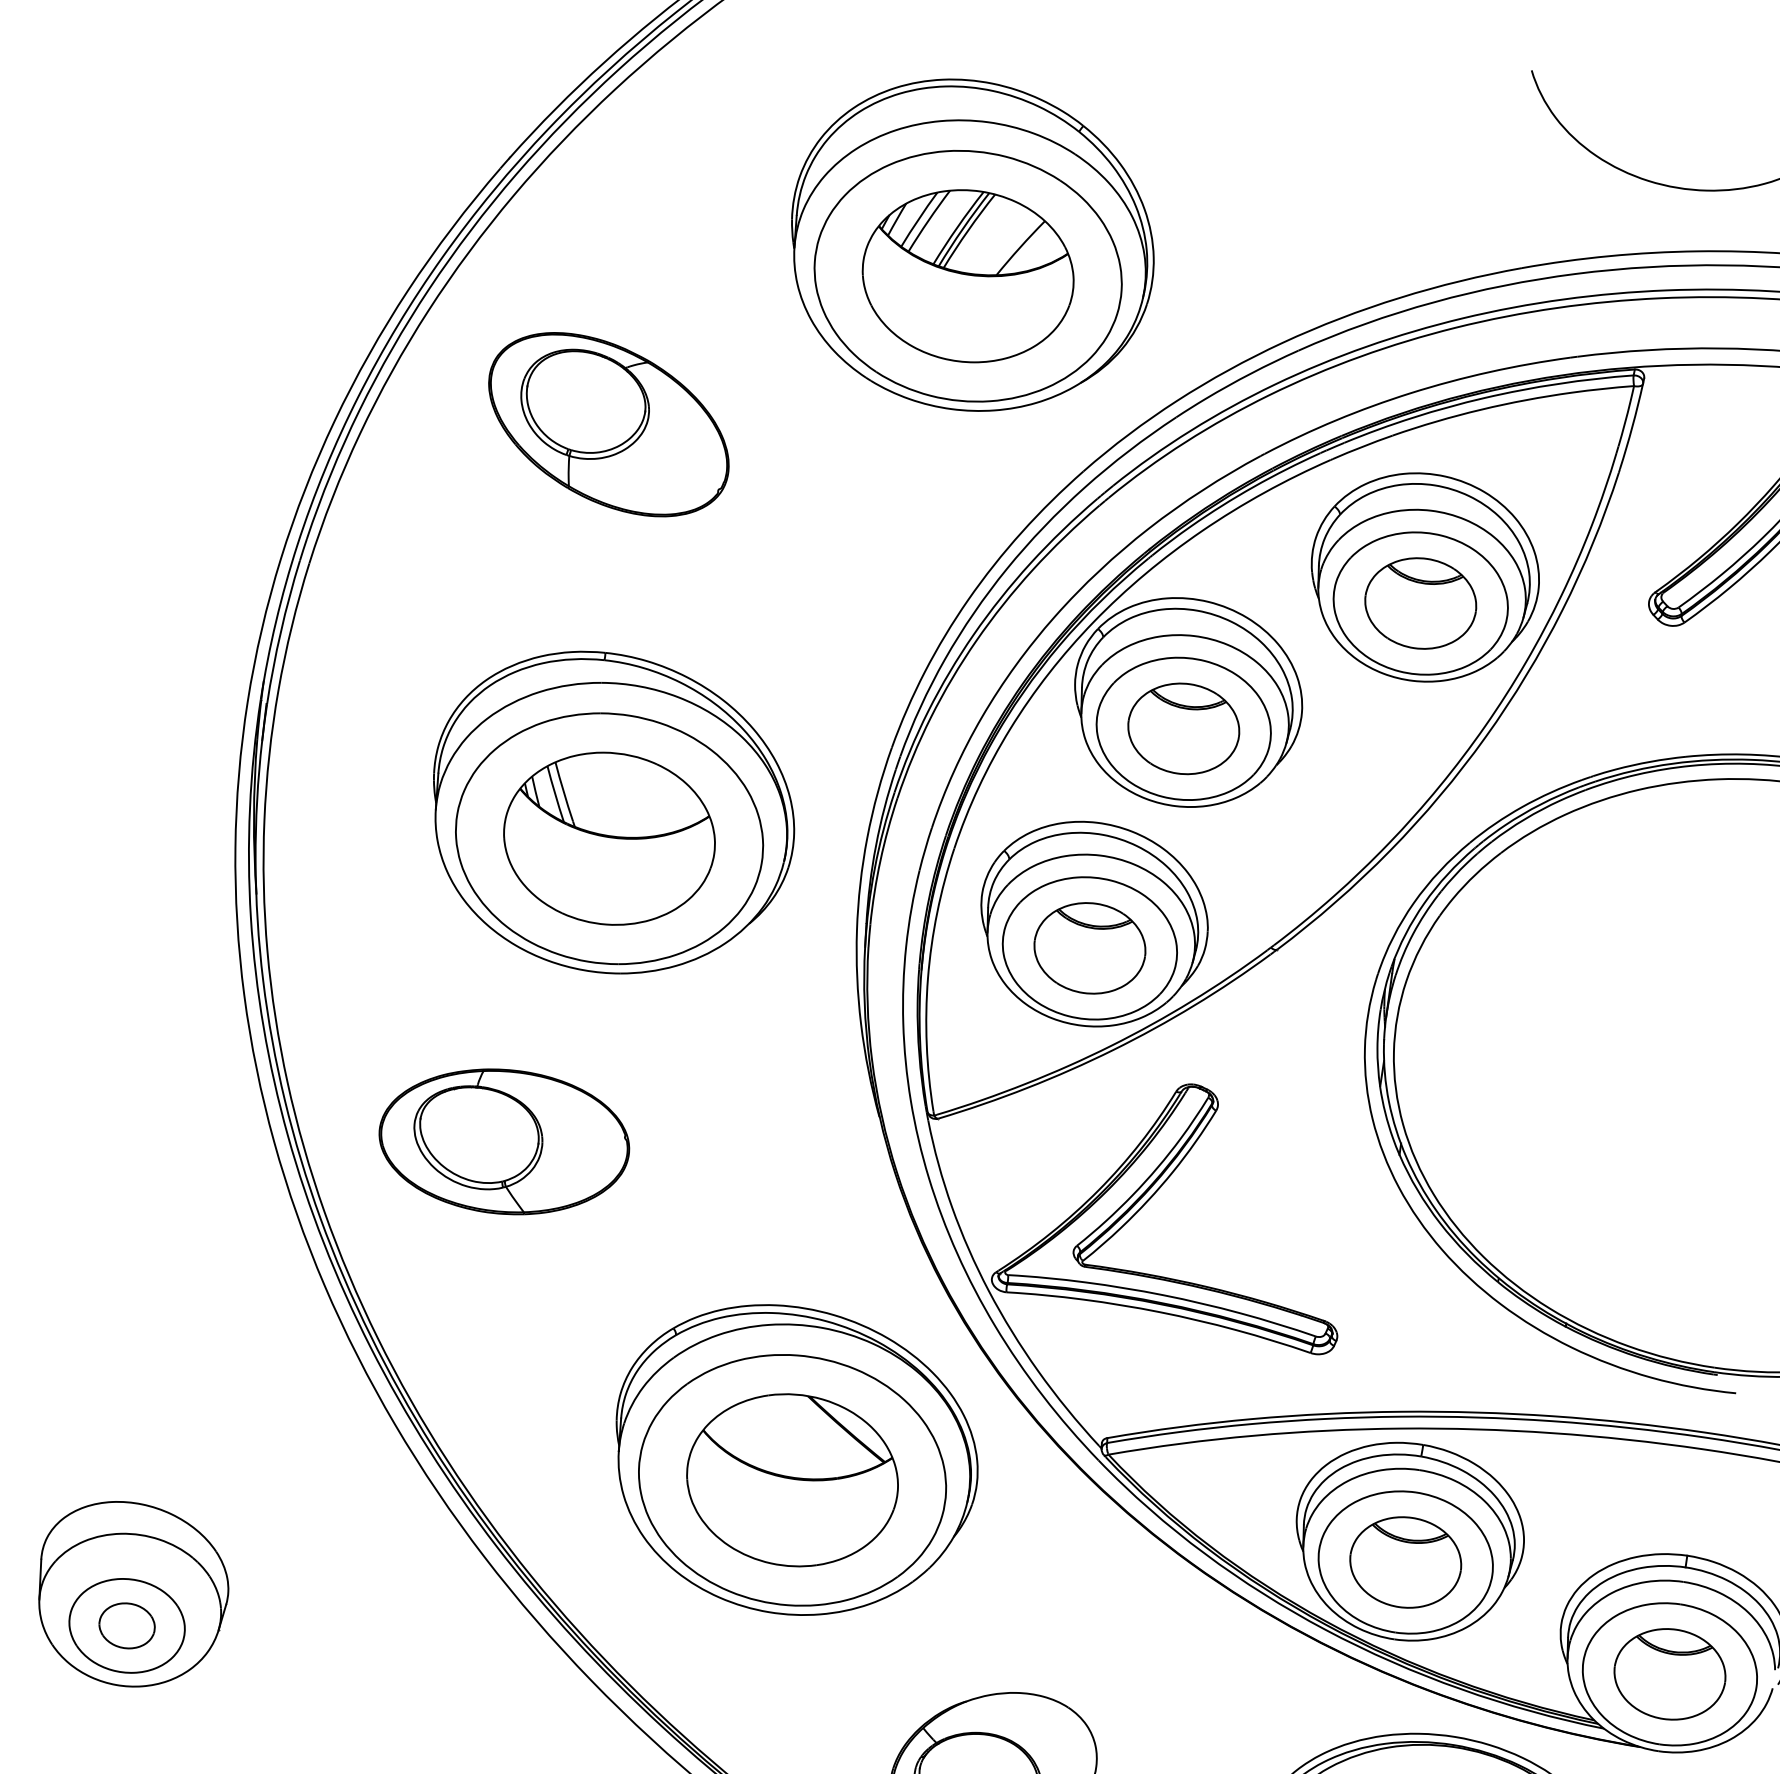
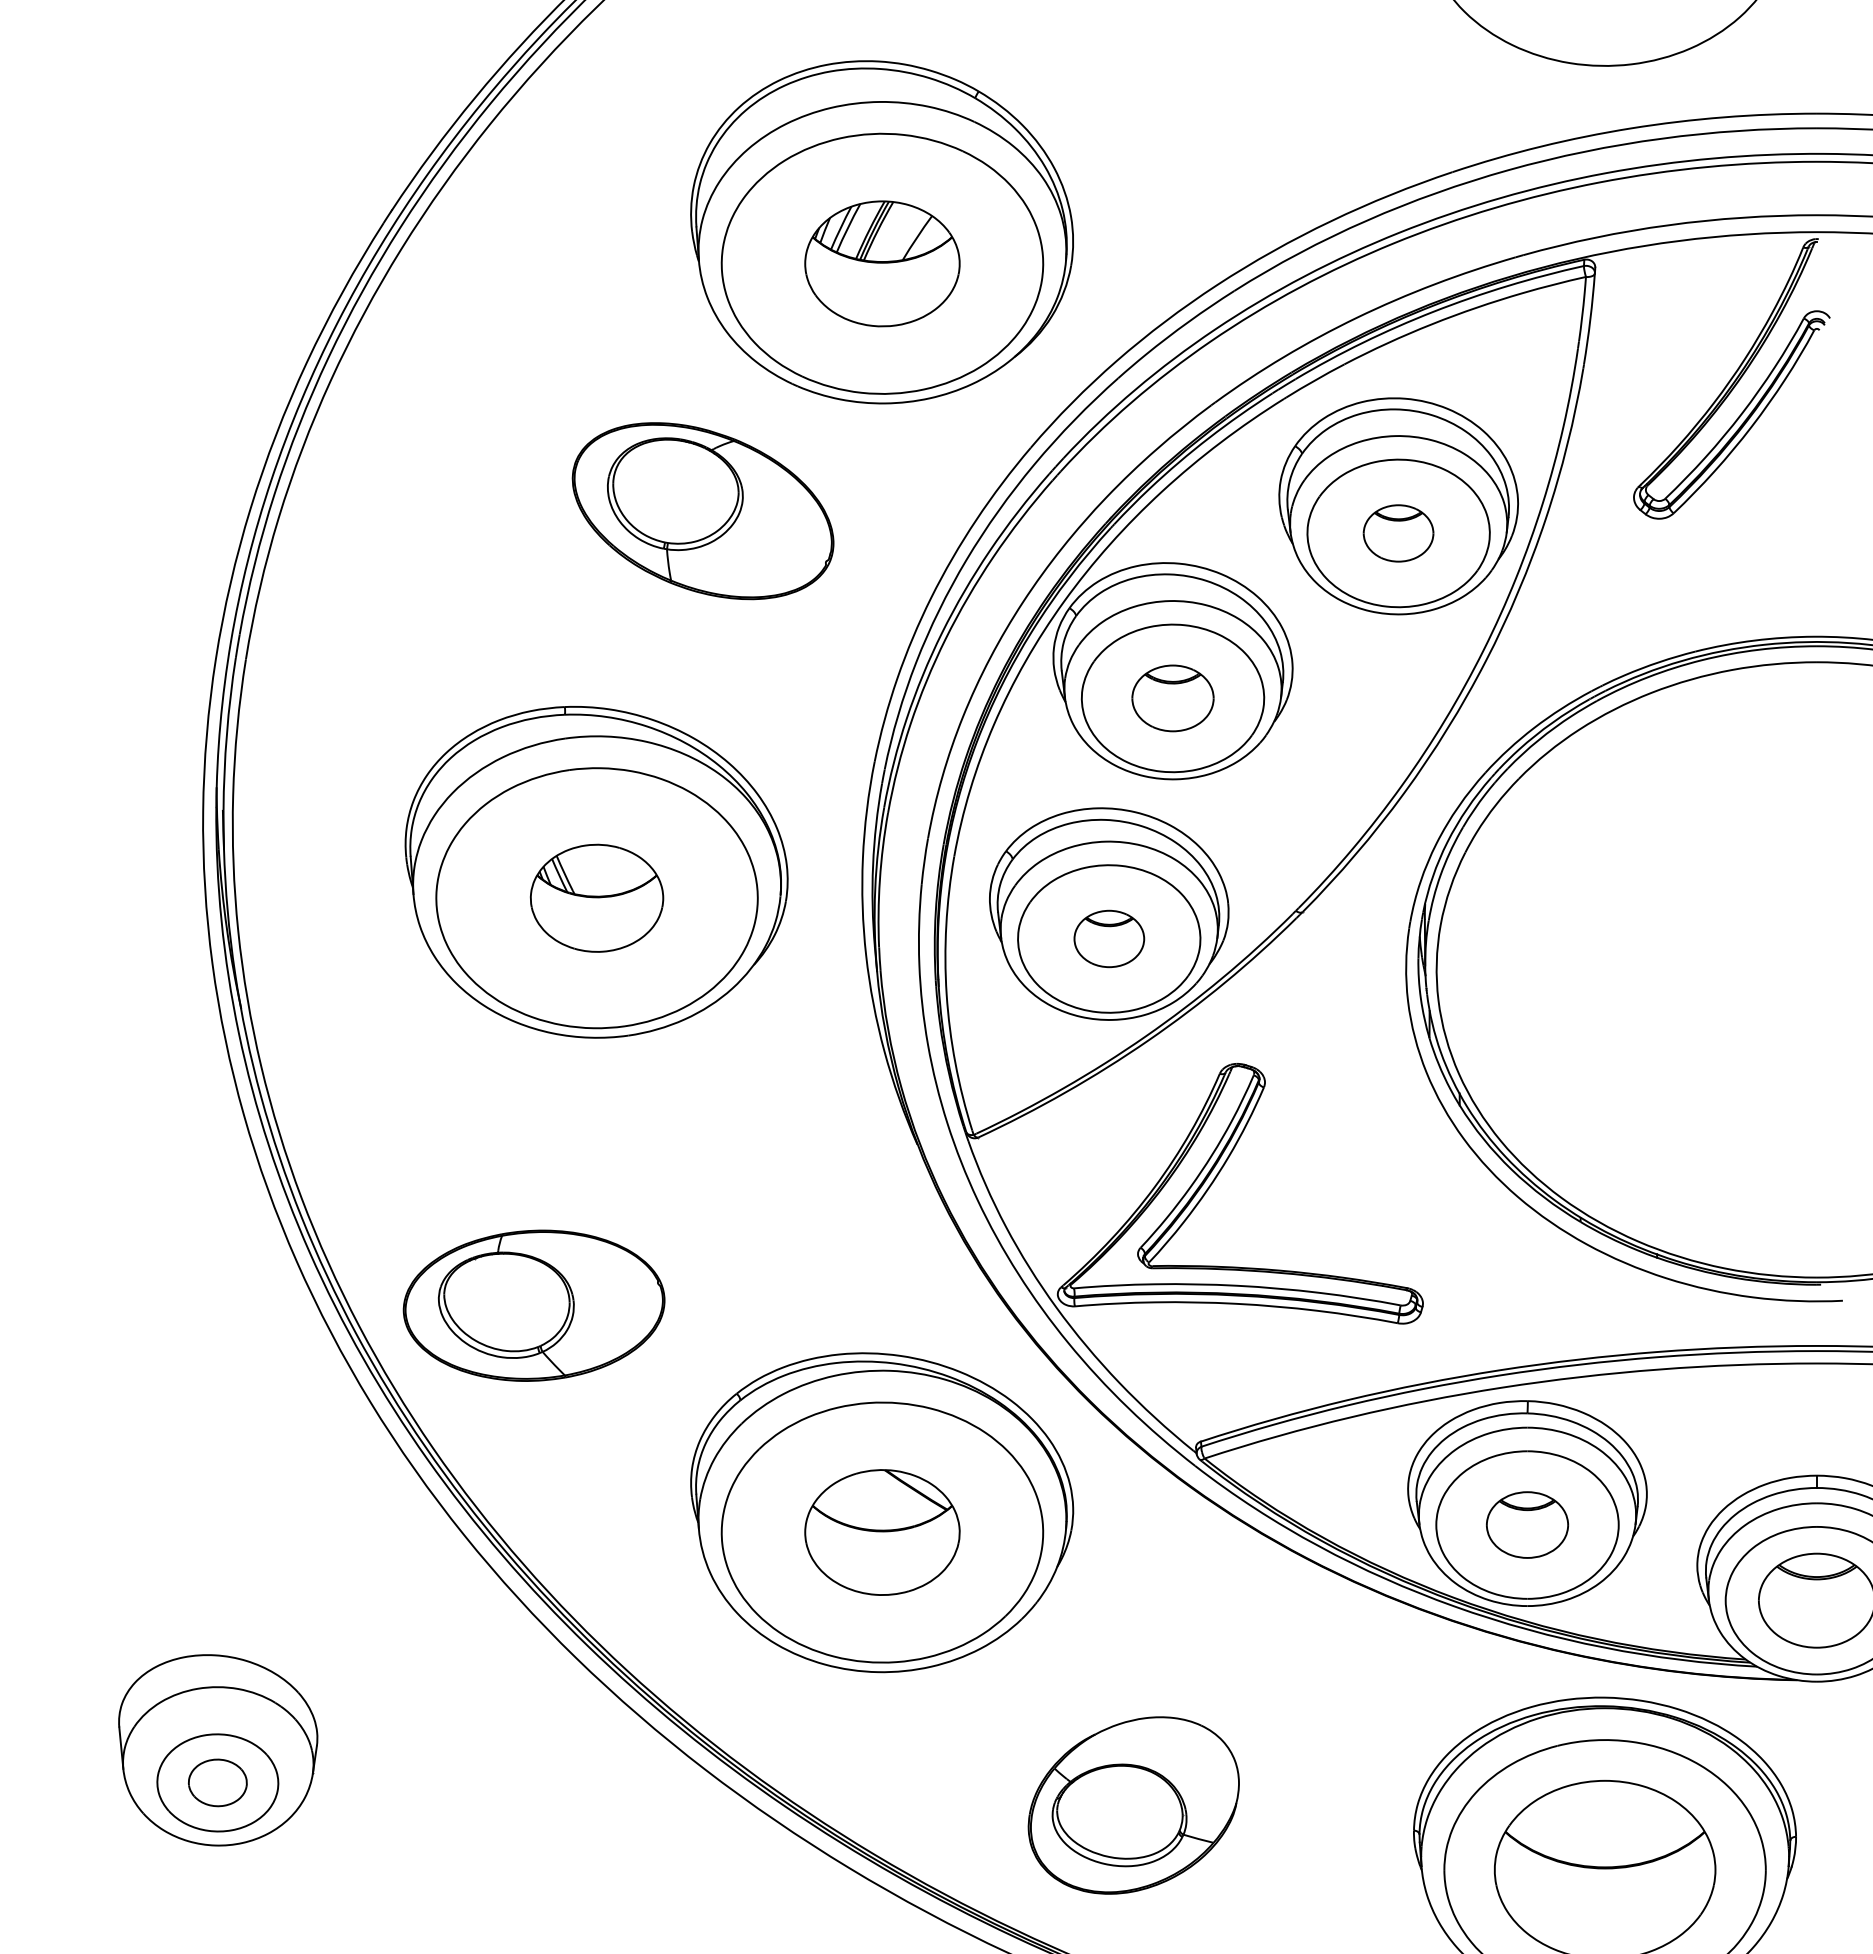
part: (968, 275) -> (882, 263), size x0.7
part: (608, 424) -> (702, 511), moved
part: (1420, 603) -> (1398, 533), size x0.6
part: (1183, 728) -> (1172, 698), size x0.7
part: (608, 838) -> (596, 898), size x0.6
part: (1090, 947) -> (1109, 938), size x0.6
part: (503, 1141) -> (533, 1305), moved
part: (792, 1480) -> (882, 1532), size x0.7
part: (1405, 1561) -> (1527, 1524), size x0.7

